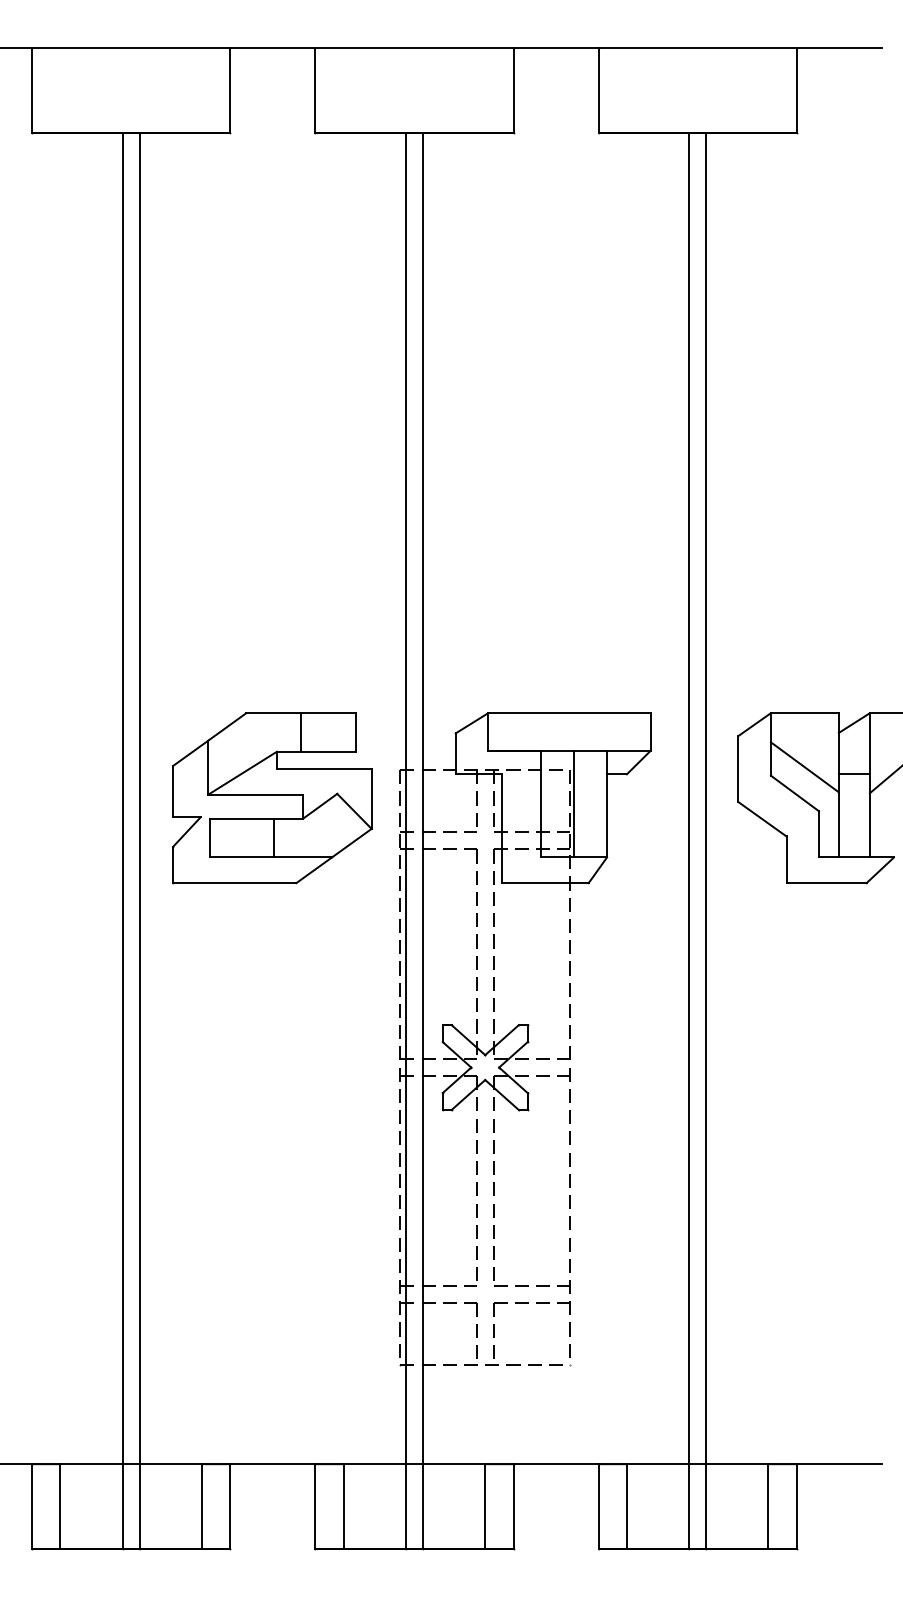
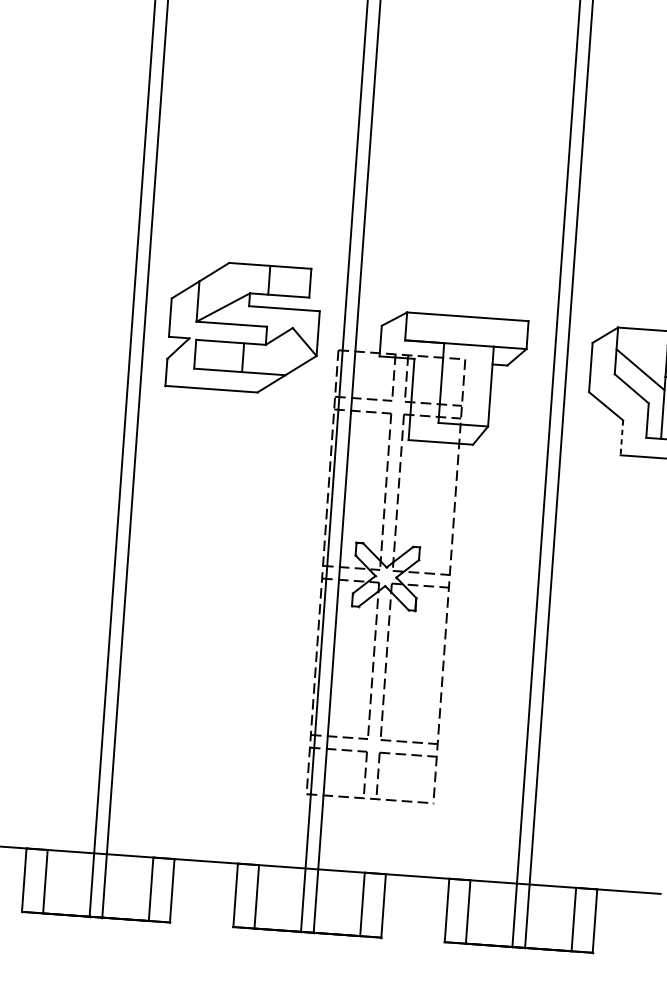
part: (272, 798) -> (244, 328), moved
line: (573, 803) -> (465, 384), removed
line: (786, 860) -> (621, 438), solid -> dashed

